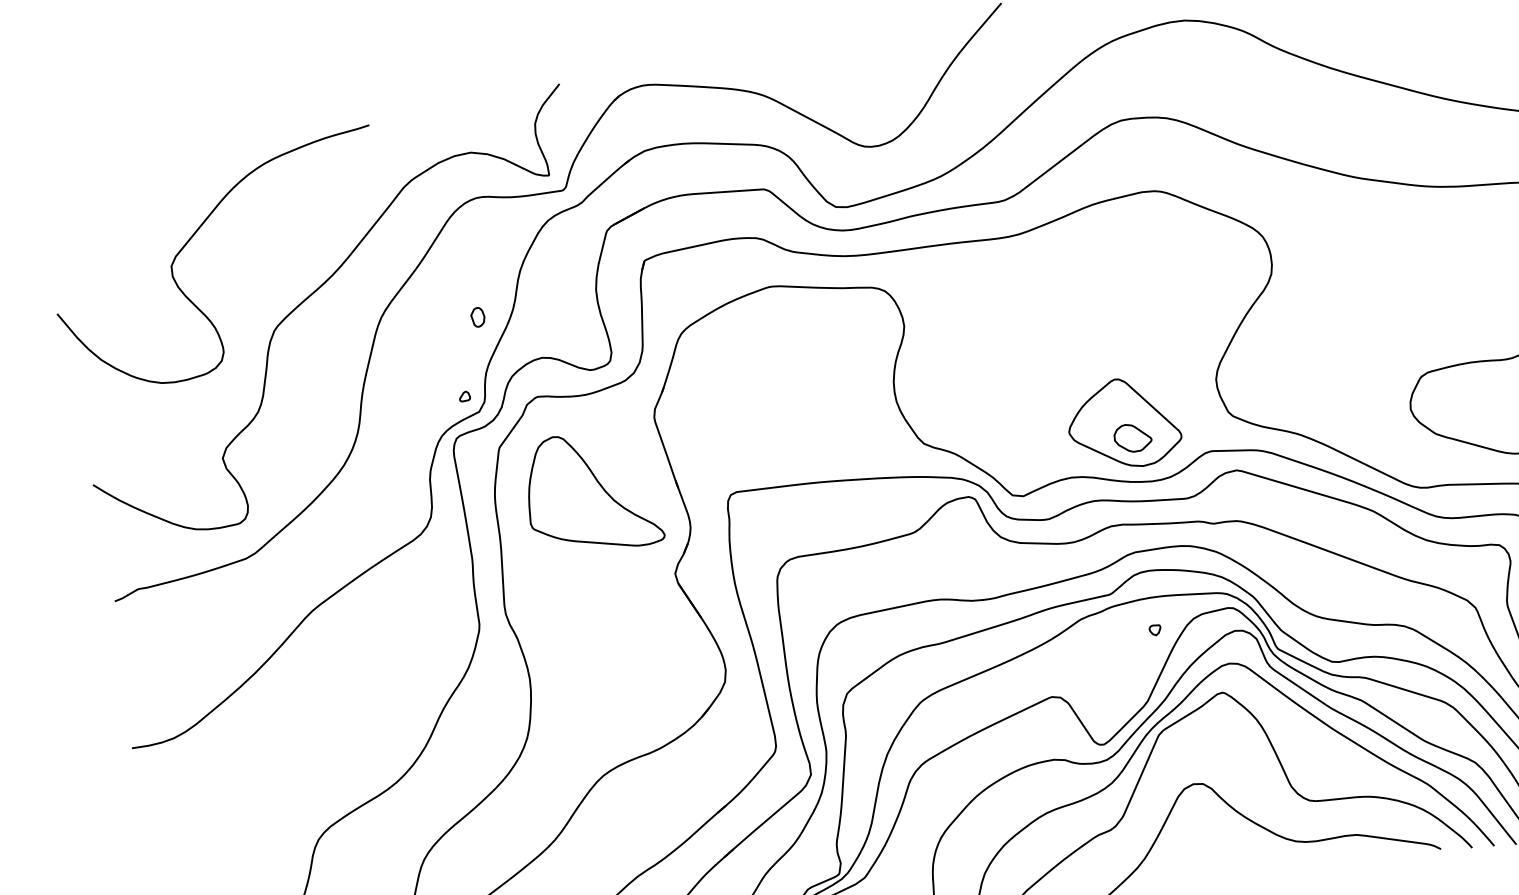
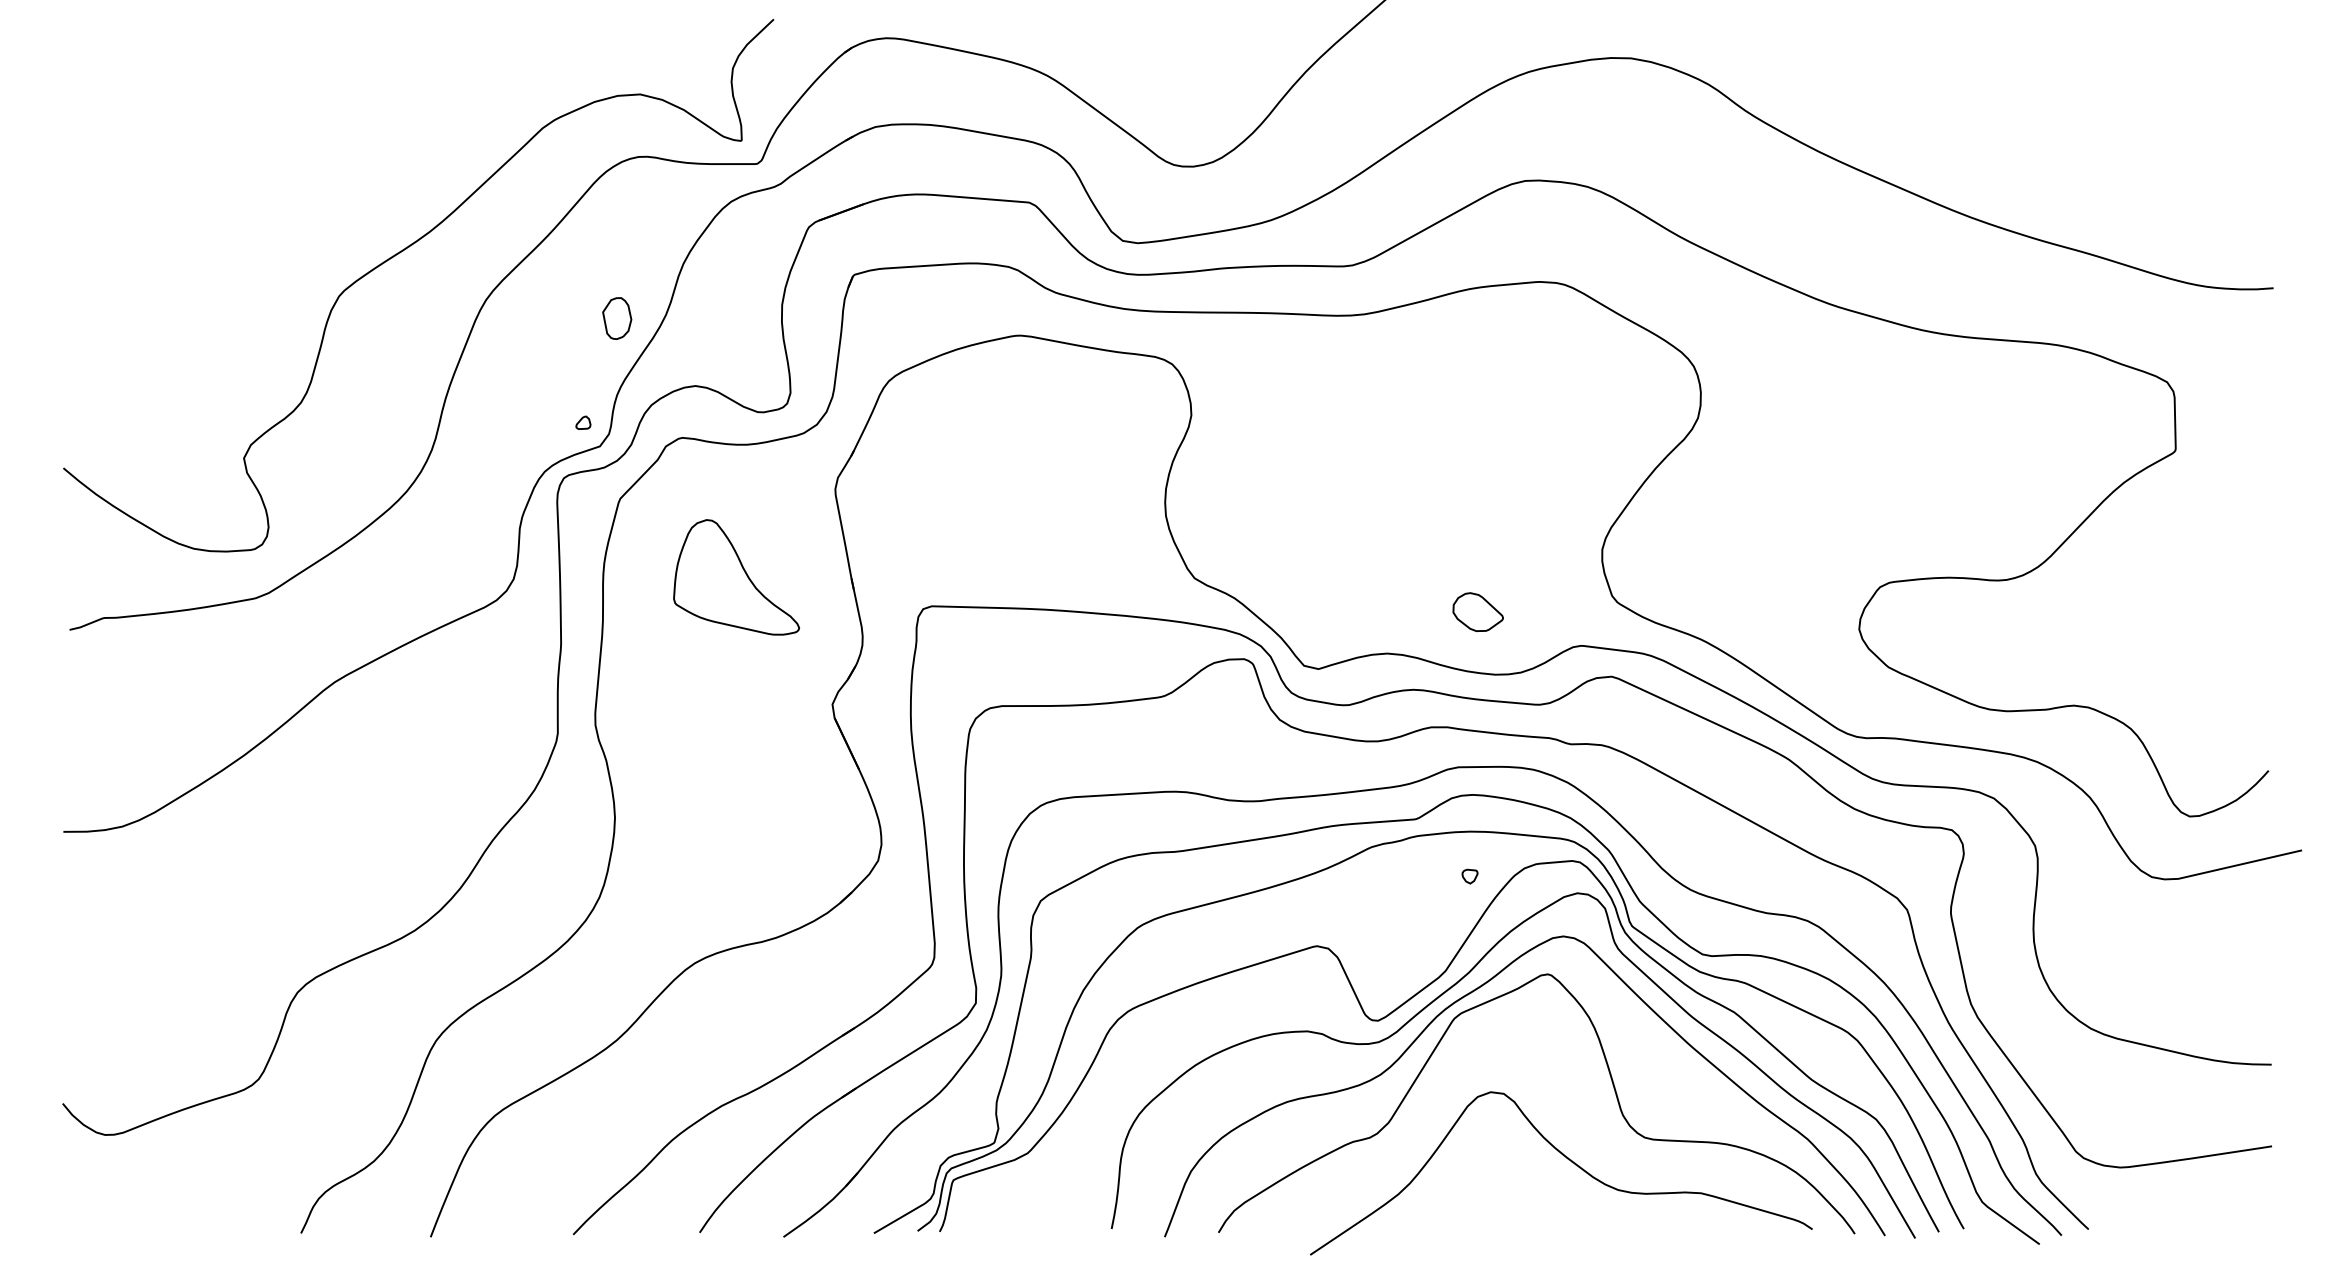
curve: (192, 237) -> (247, 153), removed
part: (477, 317) -> (616, 318), size x1.6
part: (1123, 423) -> (1468, 590), removed
part: (592, 492) -> (736, 577), size x0.7

